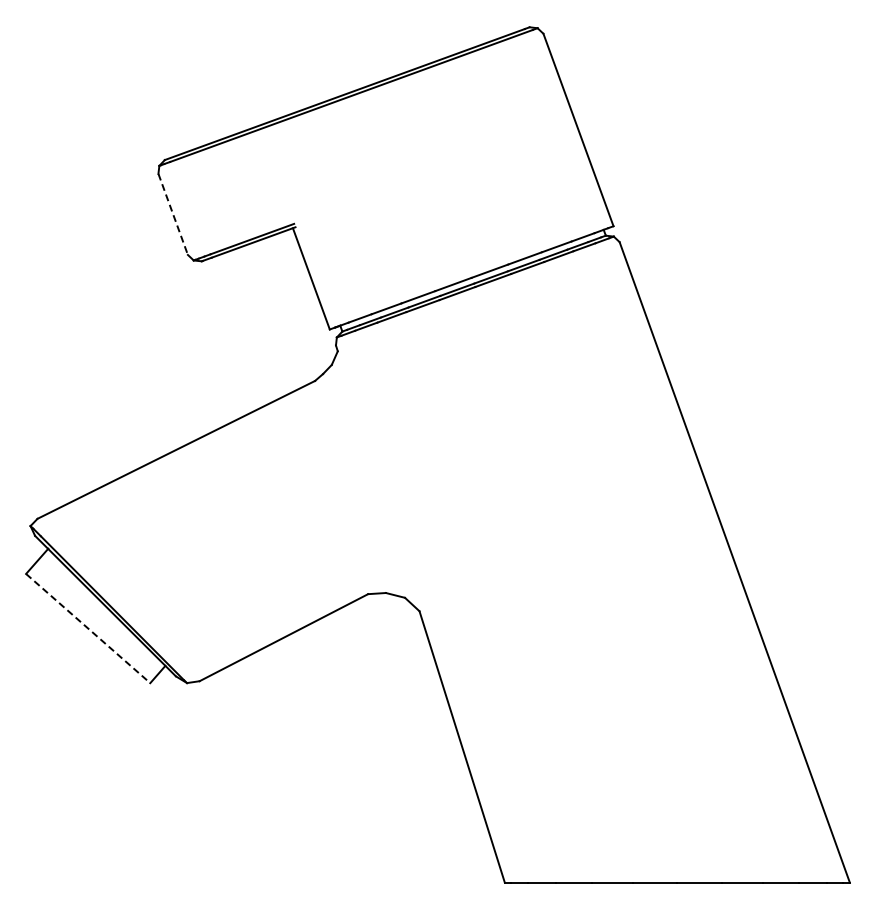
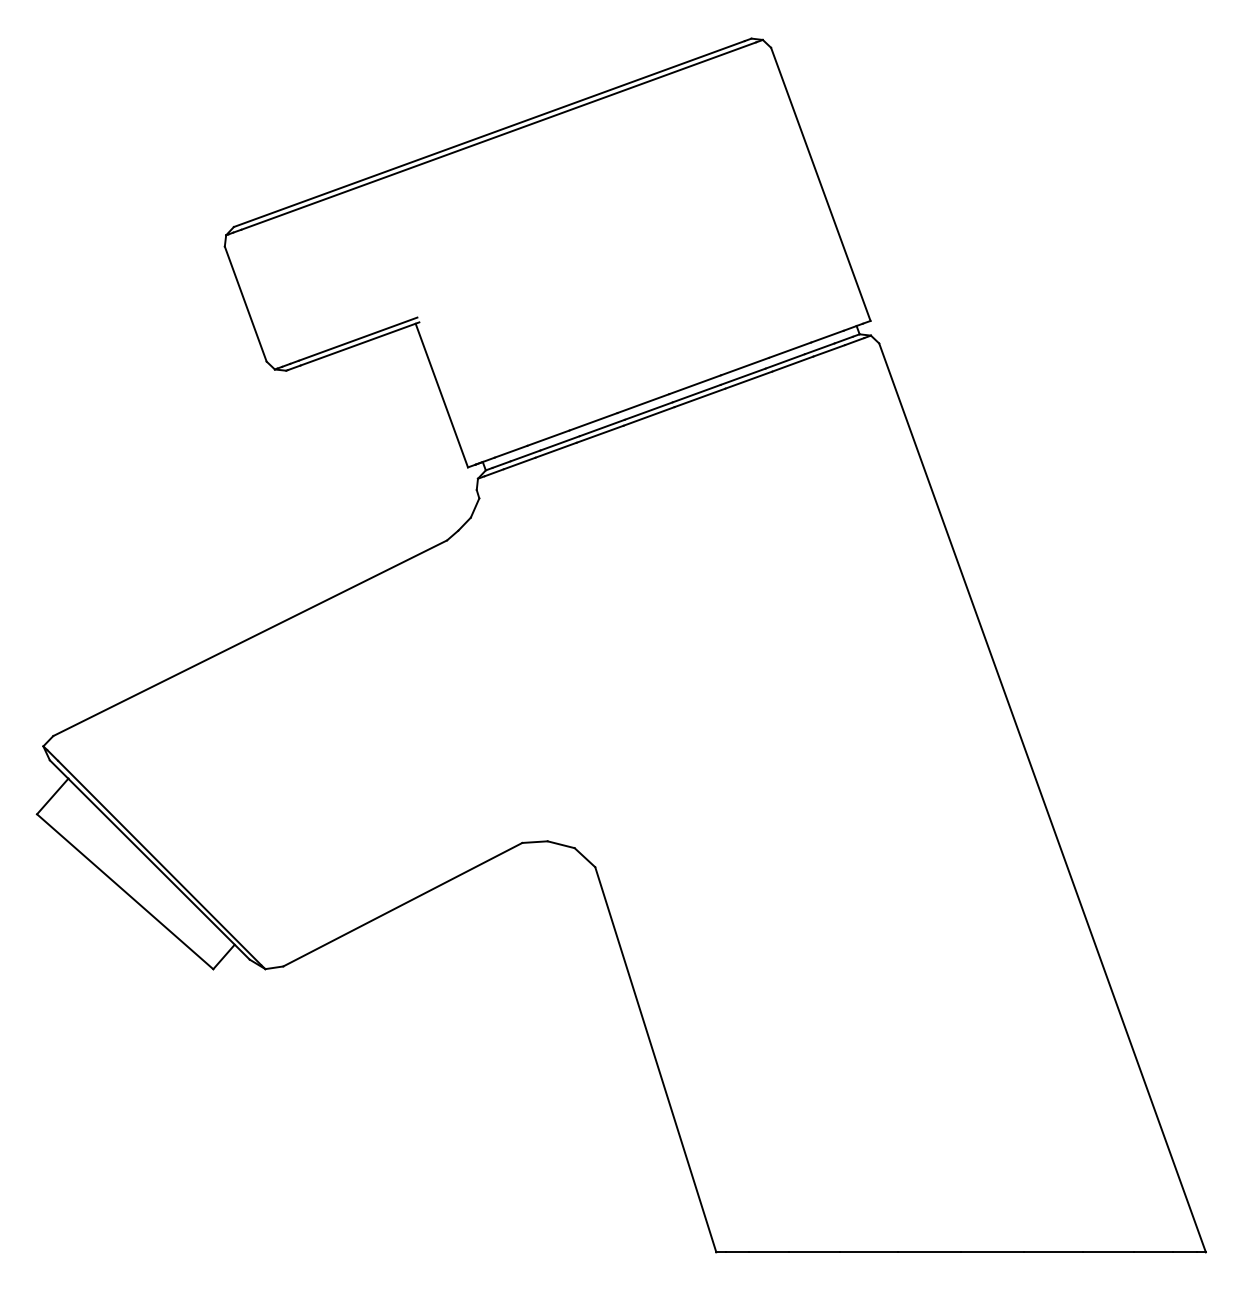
line: (173, 214) -> (246, 304), dashed -> solid
line: (88, 628) -> (125, 891), dashed -> solid

